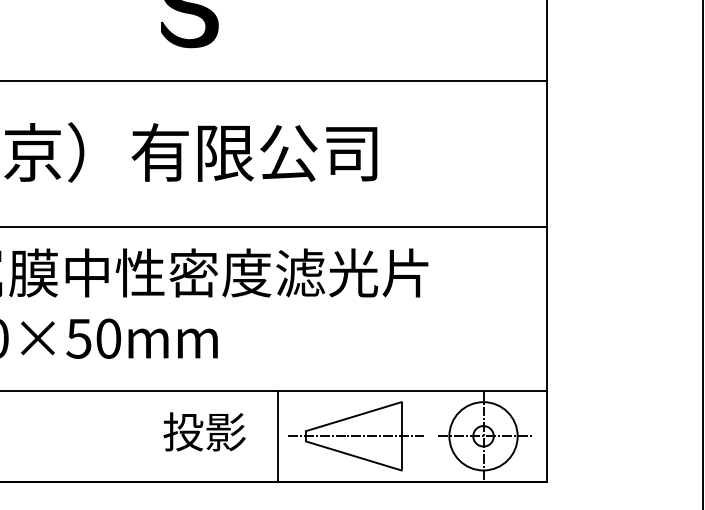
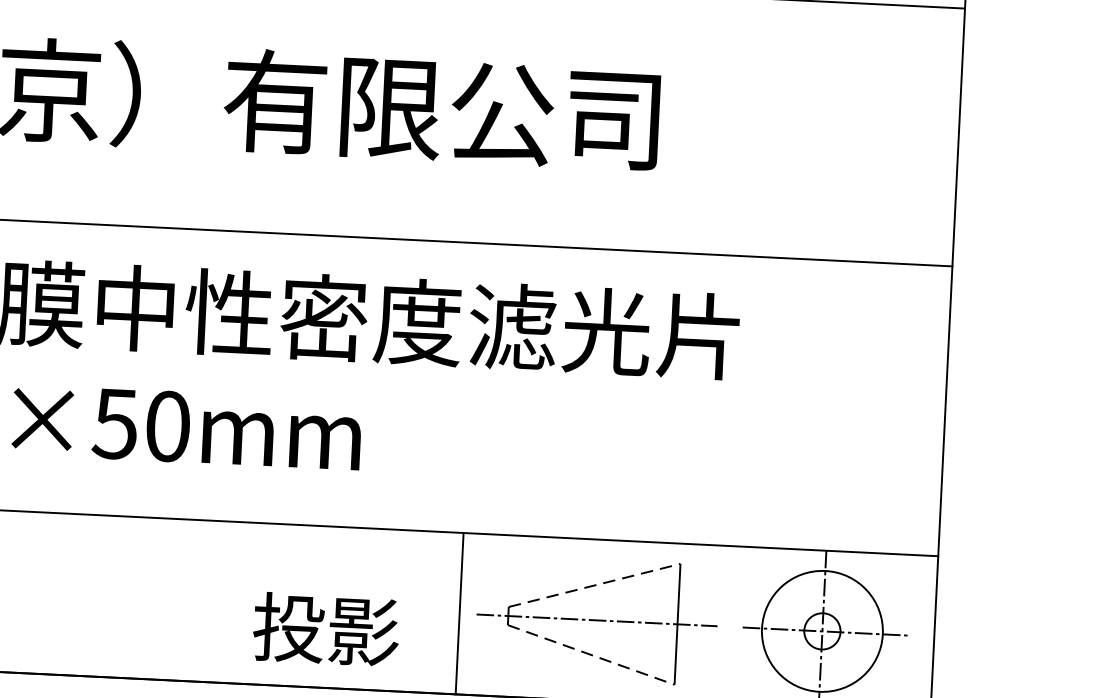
line: (353, 416) -> (594, 585), solid -> dashed
text: (204, 431) -> (326, 628), moved
line: (353, 455) -> (590, 654), solid -> dashed

